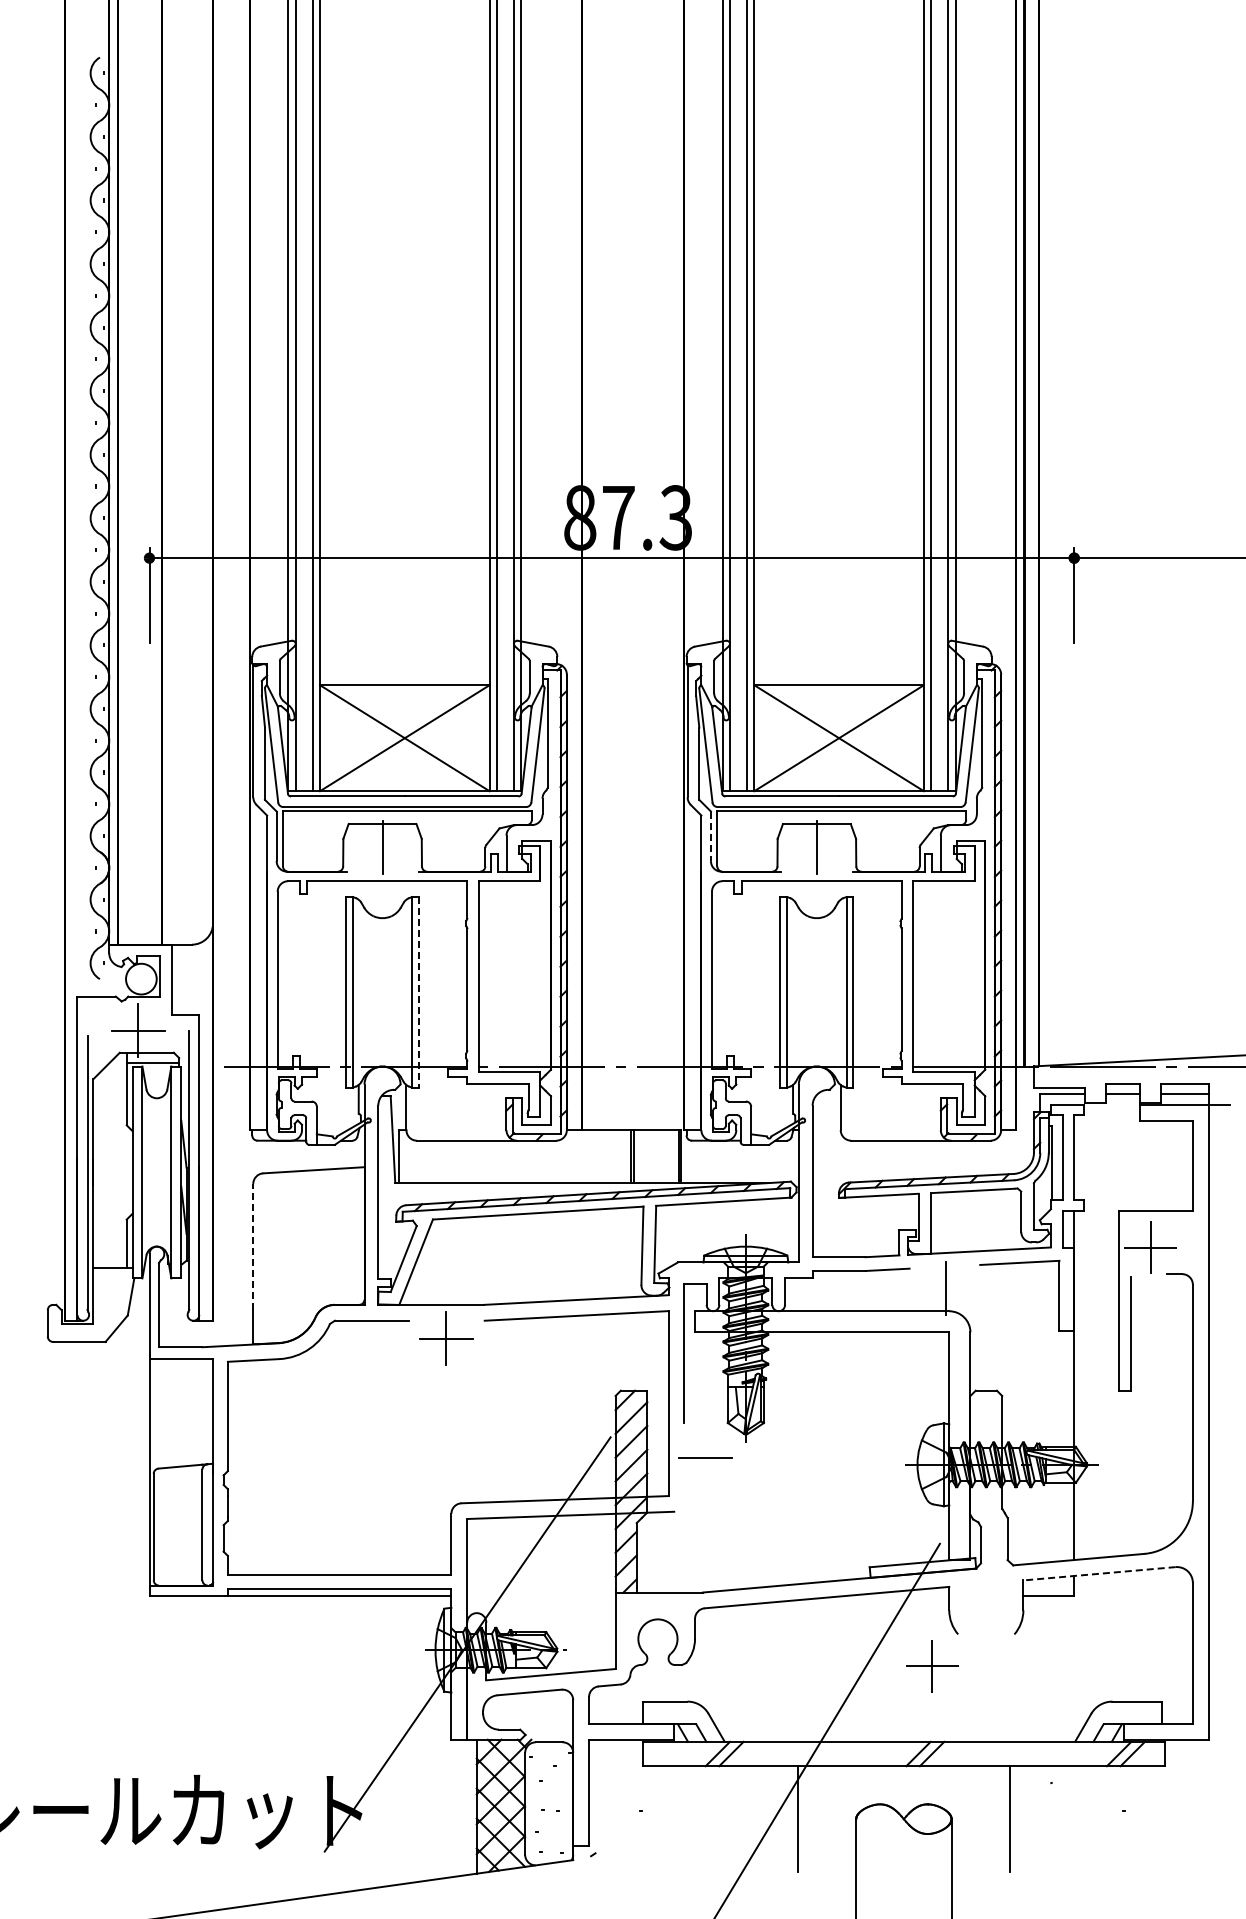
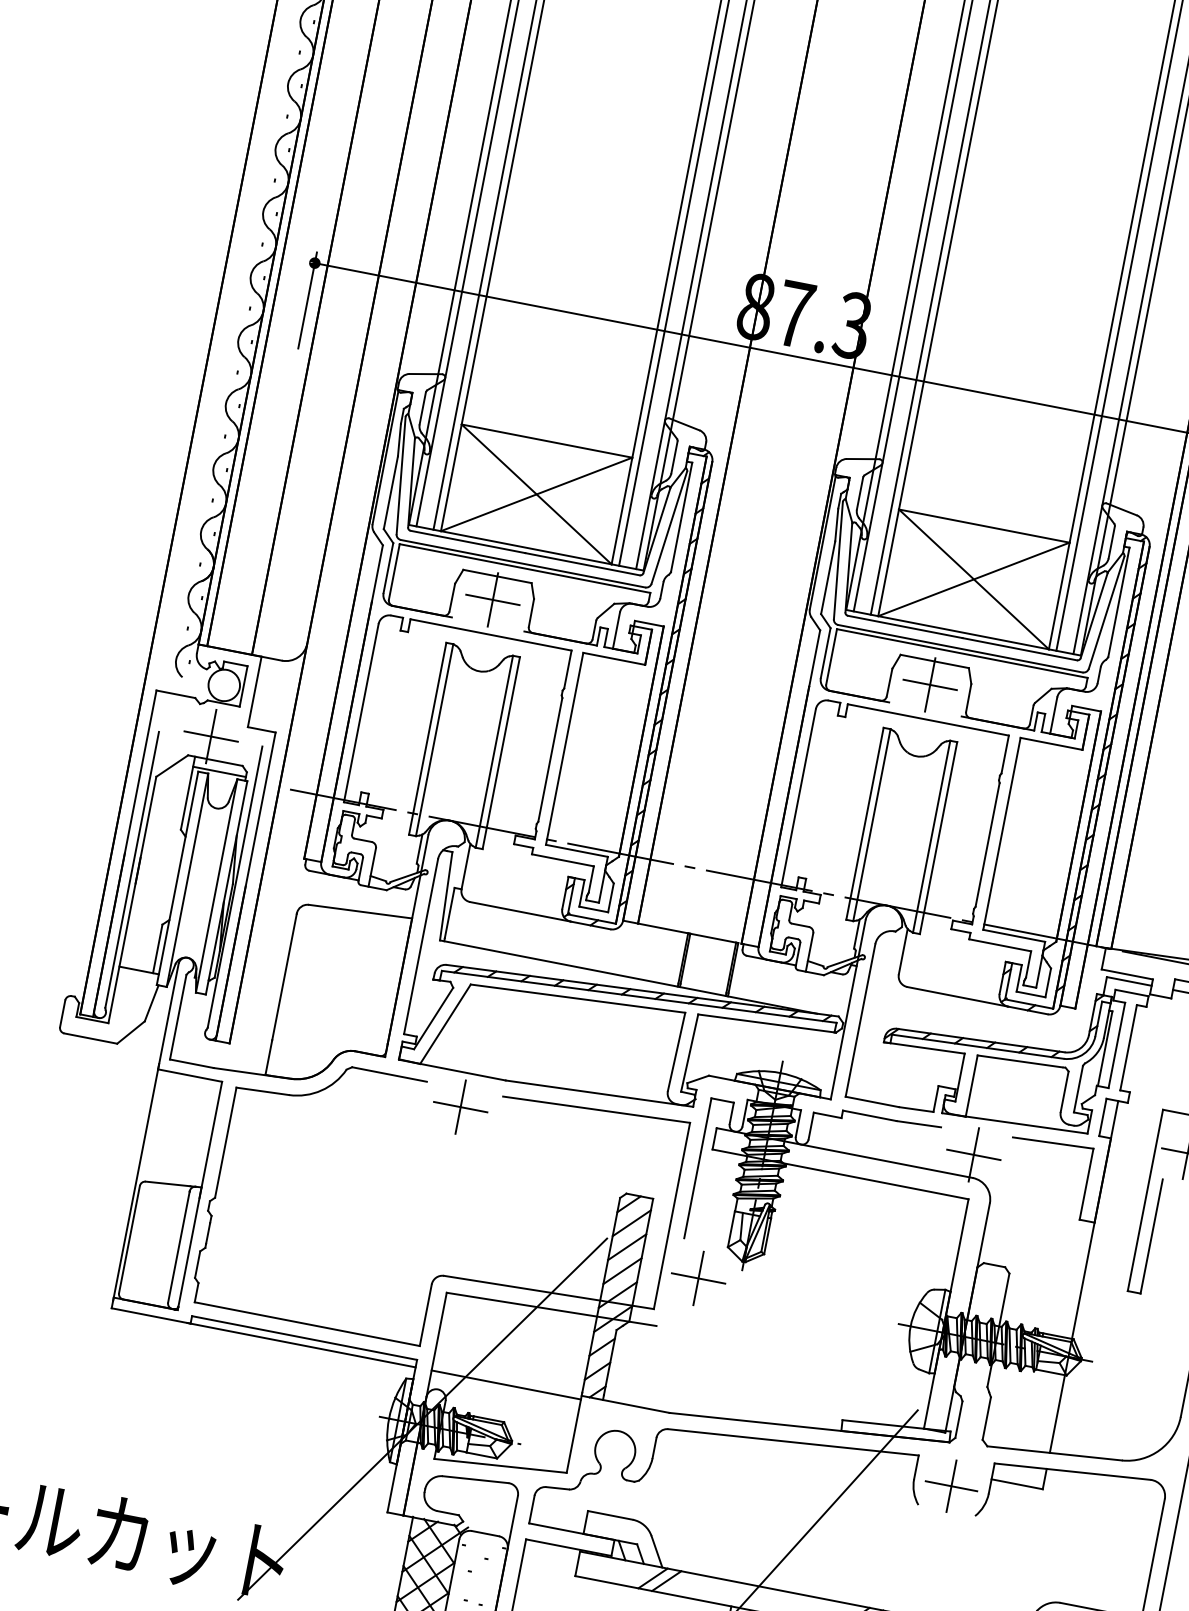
line: (710, 836) -> (825, 653), dashed -> solid
line: (382, 847) -> (492, 600), added
line: (816, 847) -> (929, 685), added
line: (419, 992) -> (501, 753), dashed -> solid
line: (253, 1246) -> (284, 976), dashed -> solid
line: (945, 1288) -> (973, 1154), added
line: (705, 1457) -> (698, 1277), added
line: (1099, 1573) -> (1072, 1471), dashed -> solid
line: (541, 1596) -> (506, 1385), added
part: (932, 1666) -> (951, 1486), moved

